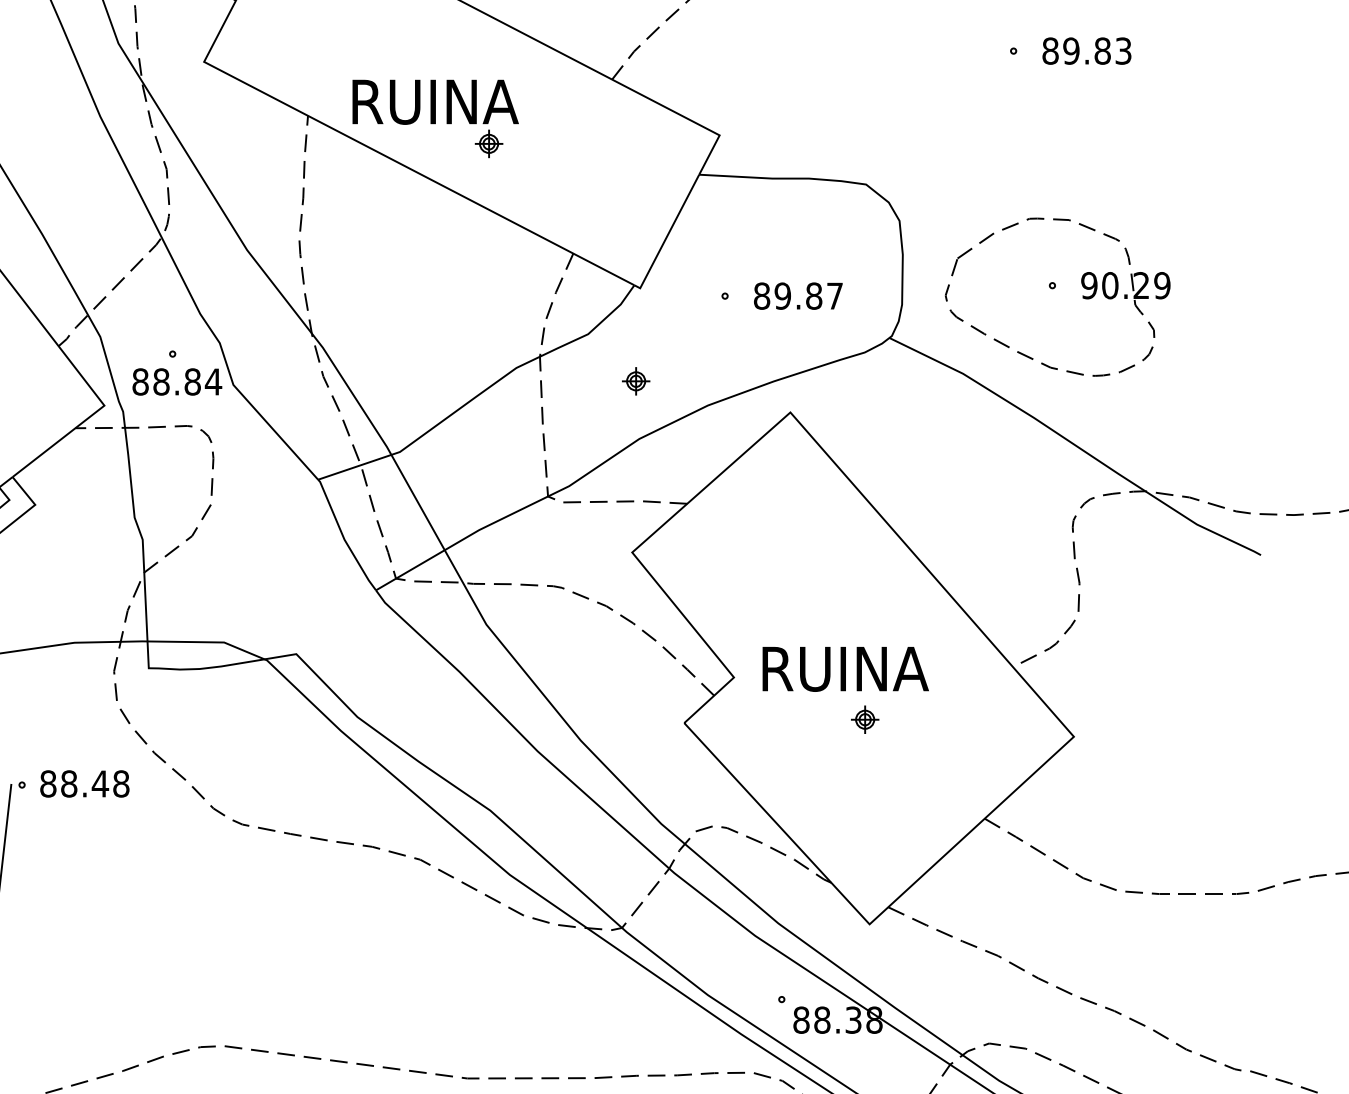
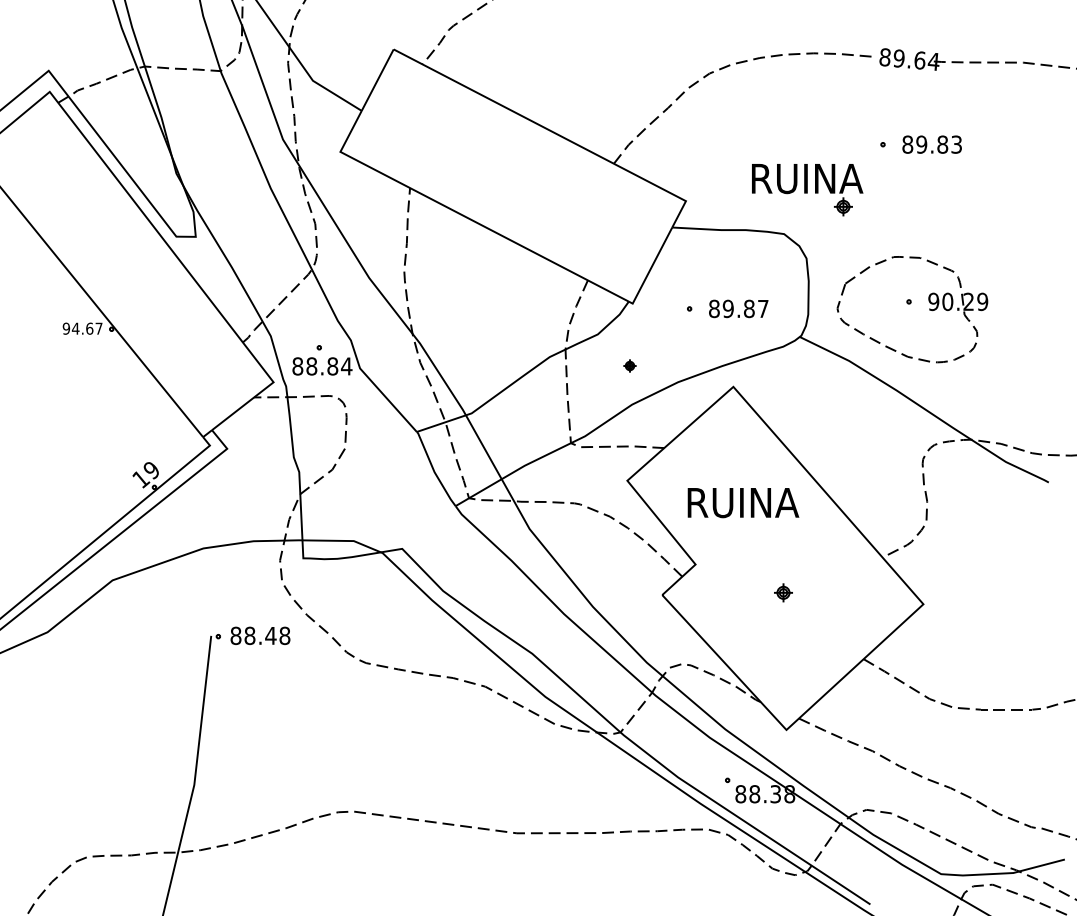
part: (435, 119) -> (807, 190), moved
part: (635, 380) -> (629, 365), size x0.7
text: (845, 669) -> (743, 503), moved

